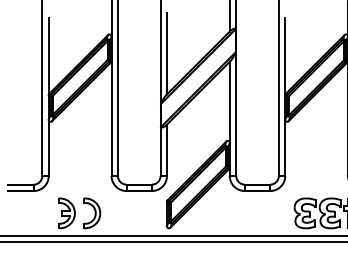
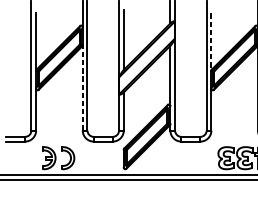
line: (285, 56) -> (211, 41), solid -> dashed
line: (111, 118) -> (82, 87), solid -> dashed

